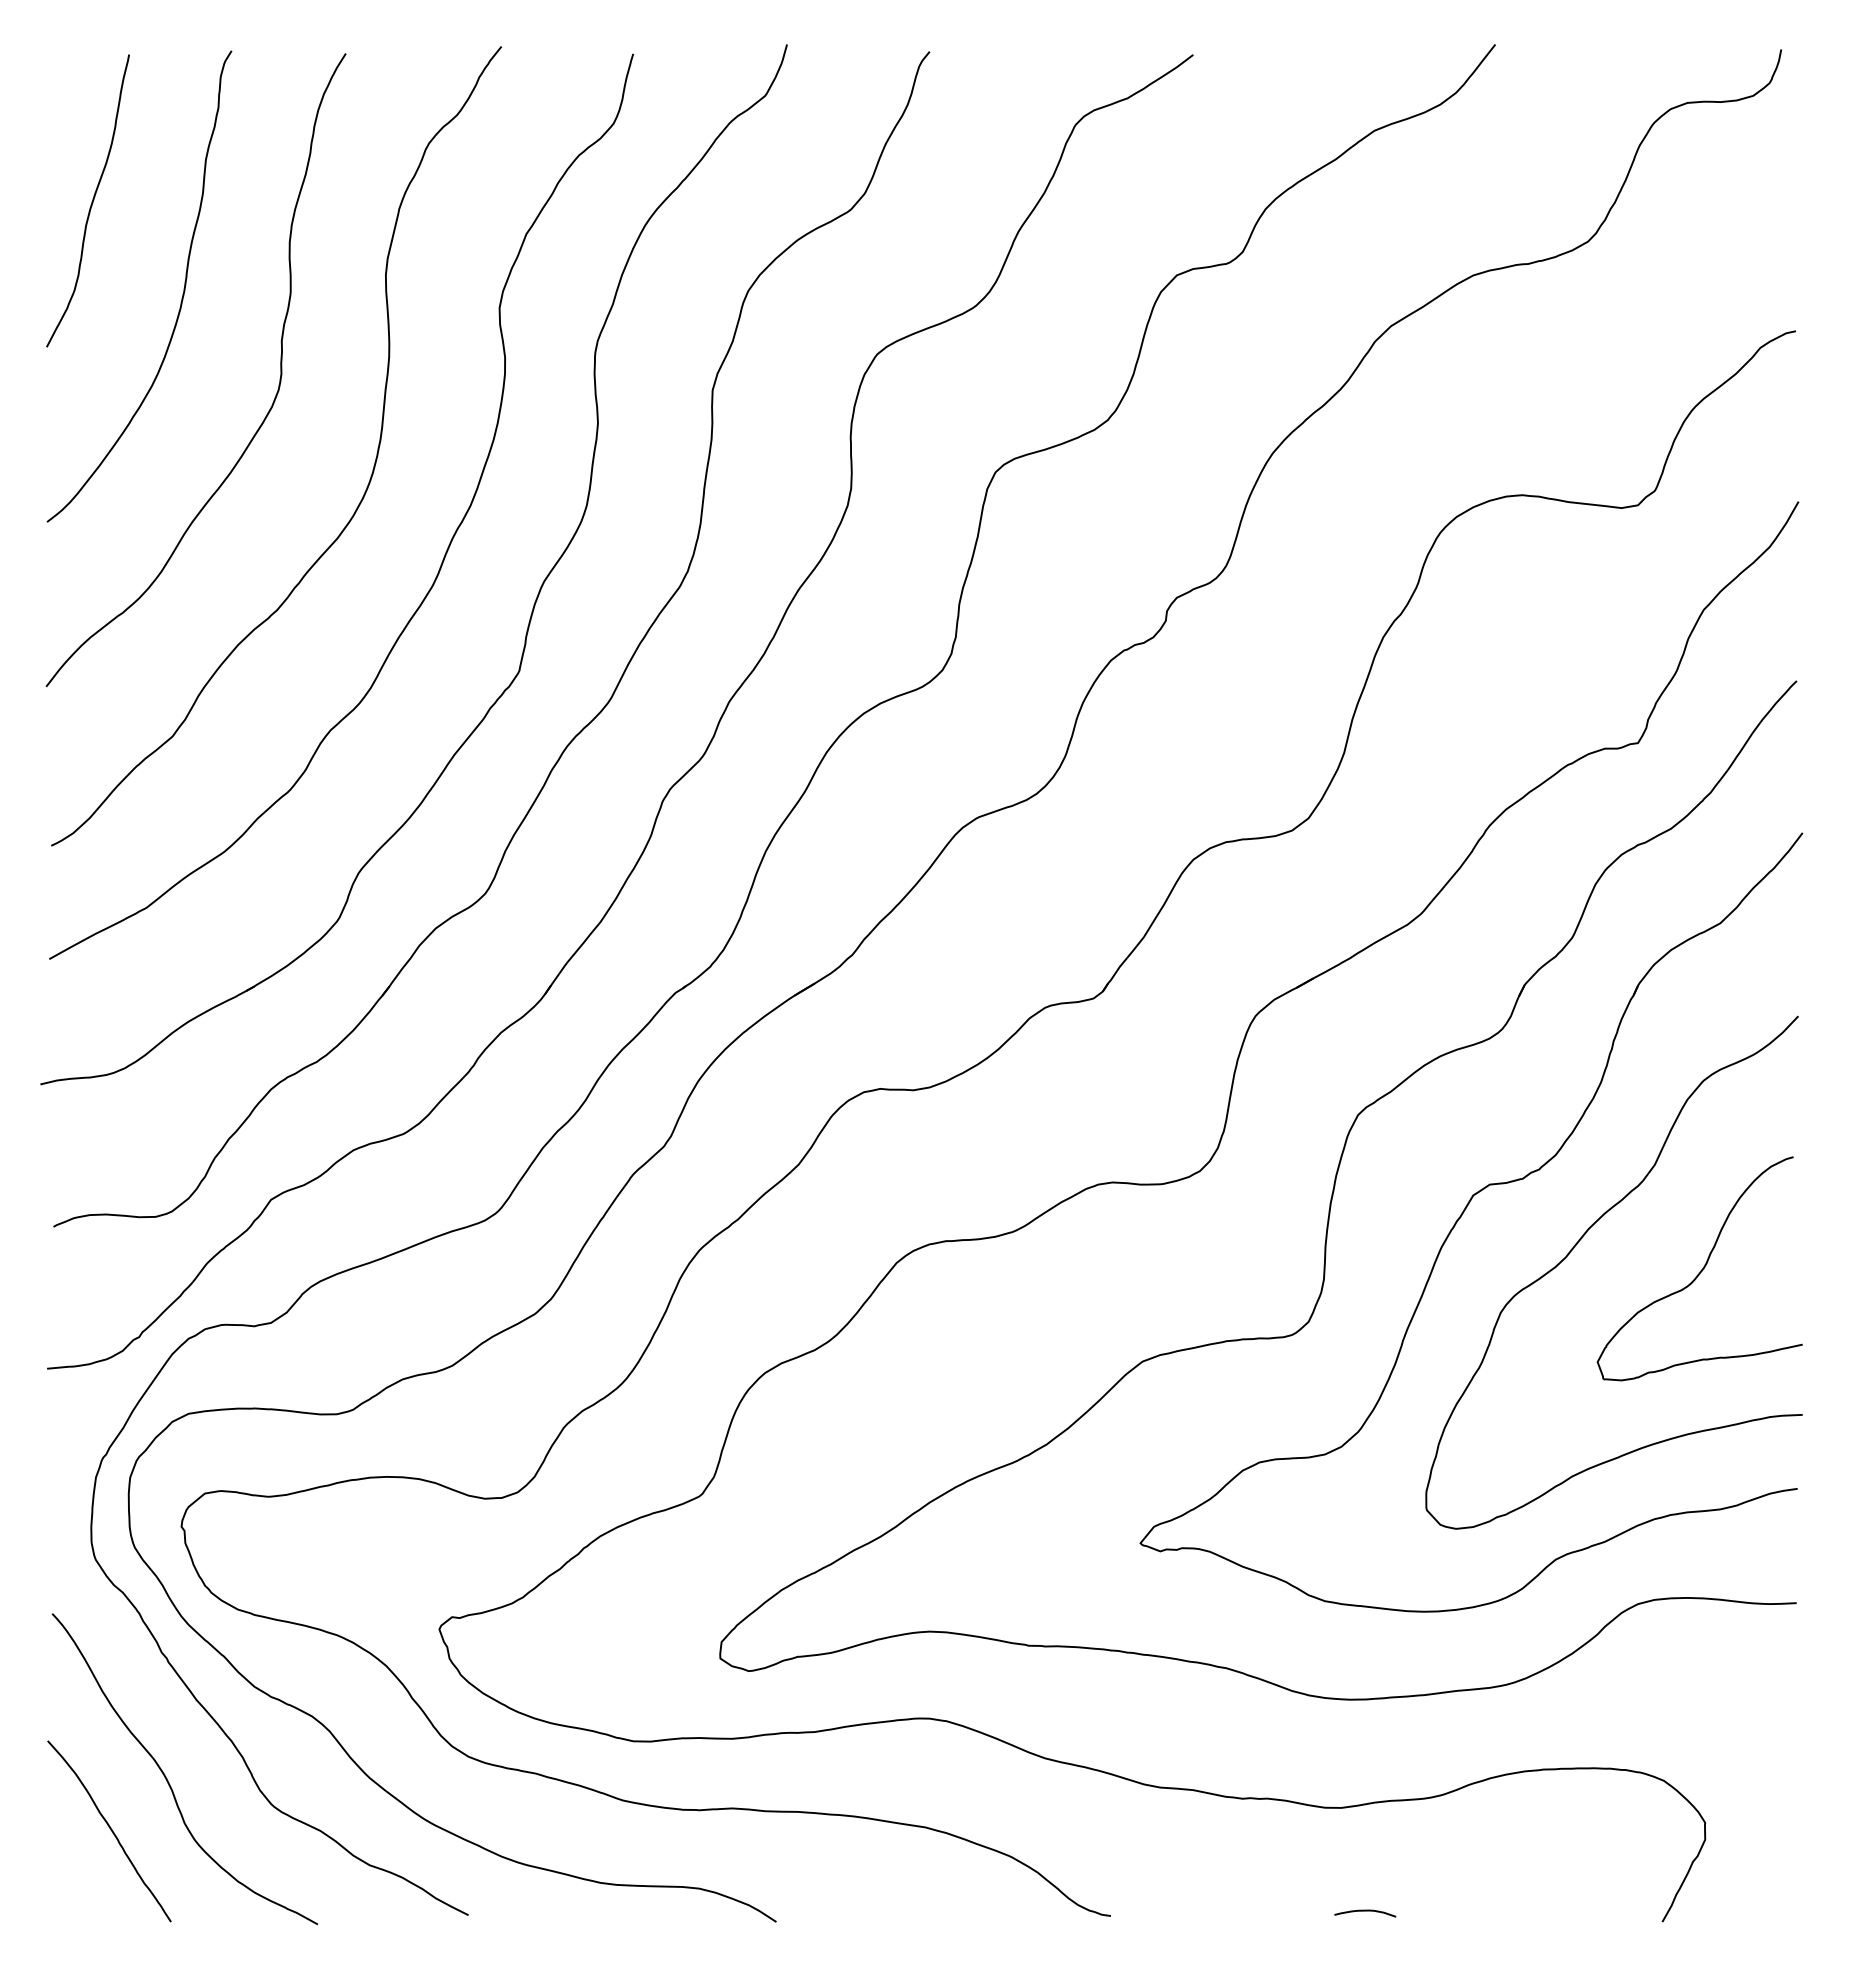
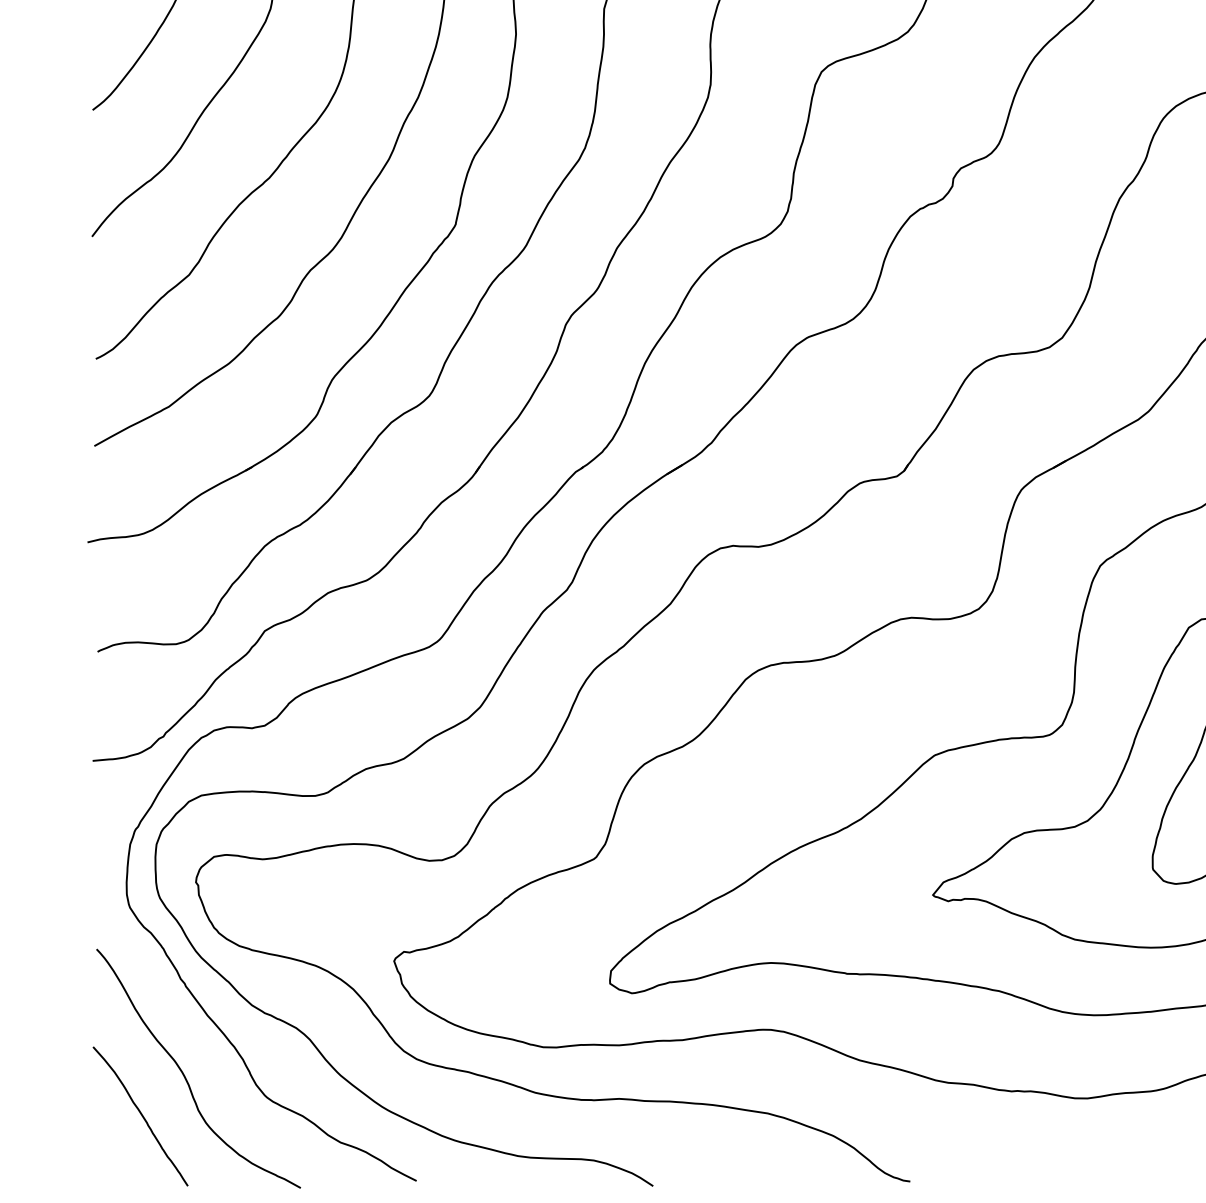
curve: (1365, 1911) -> (1105, 1178), removed

